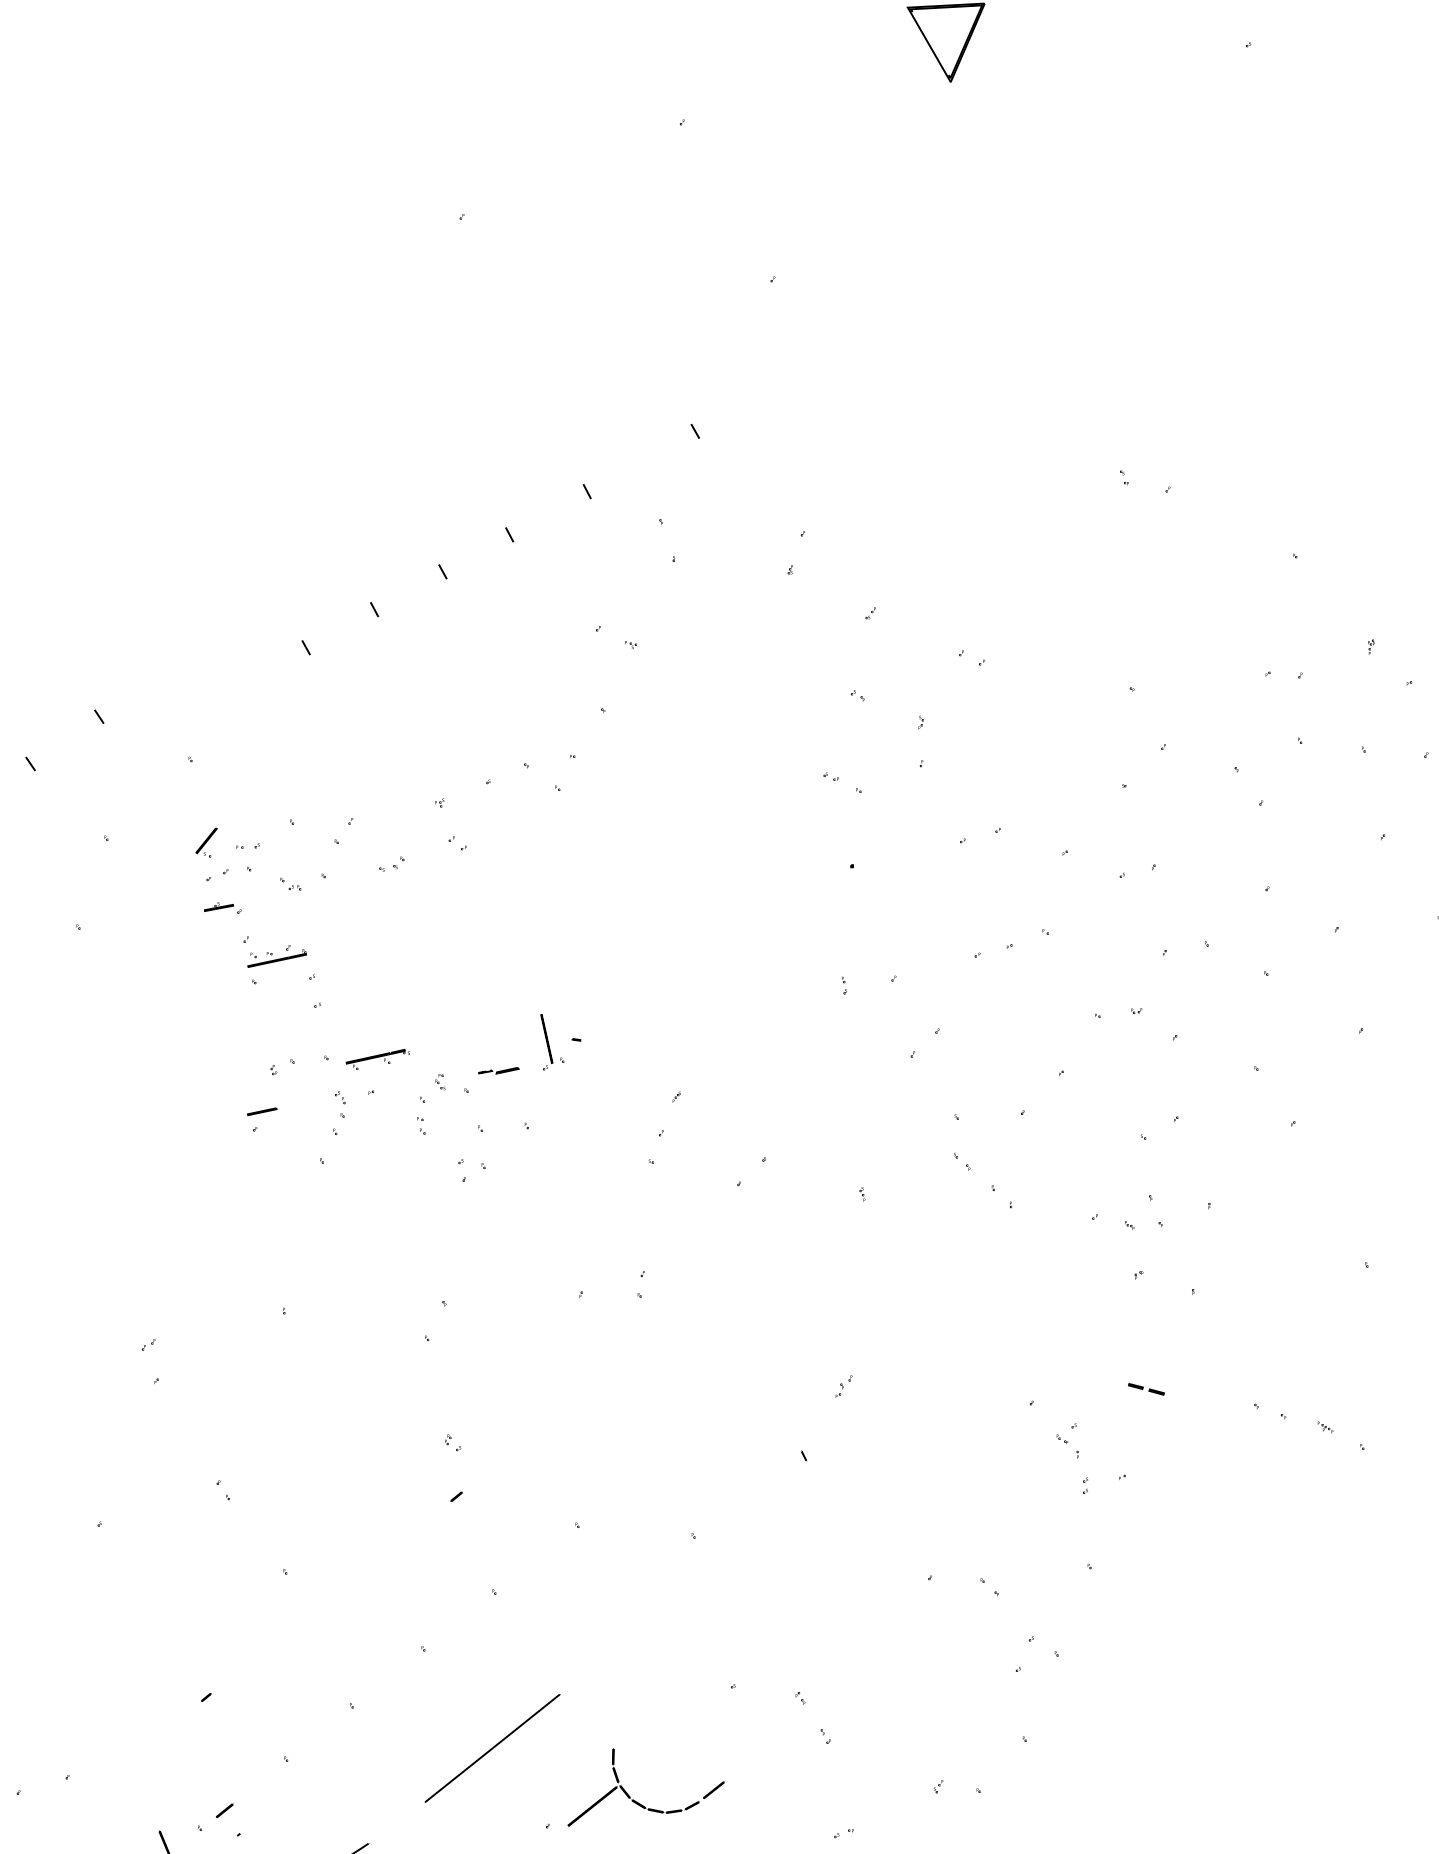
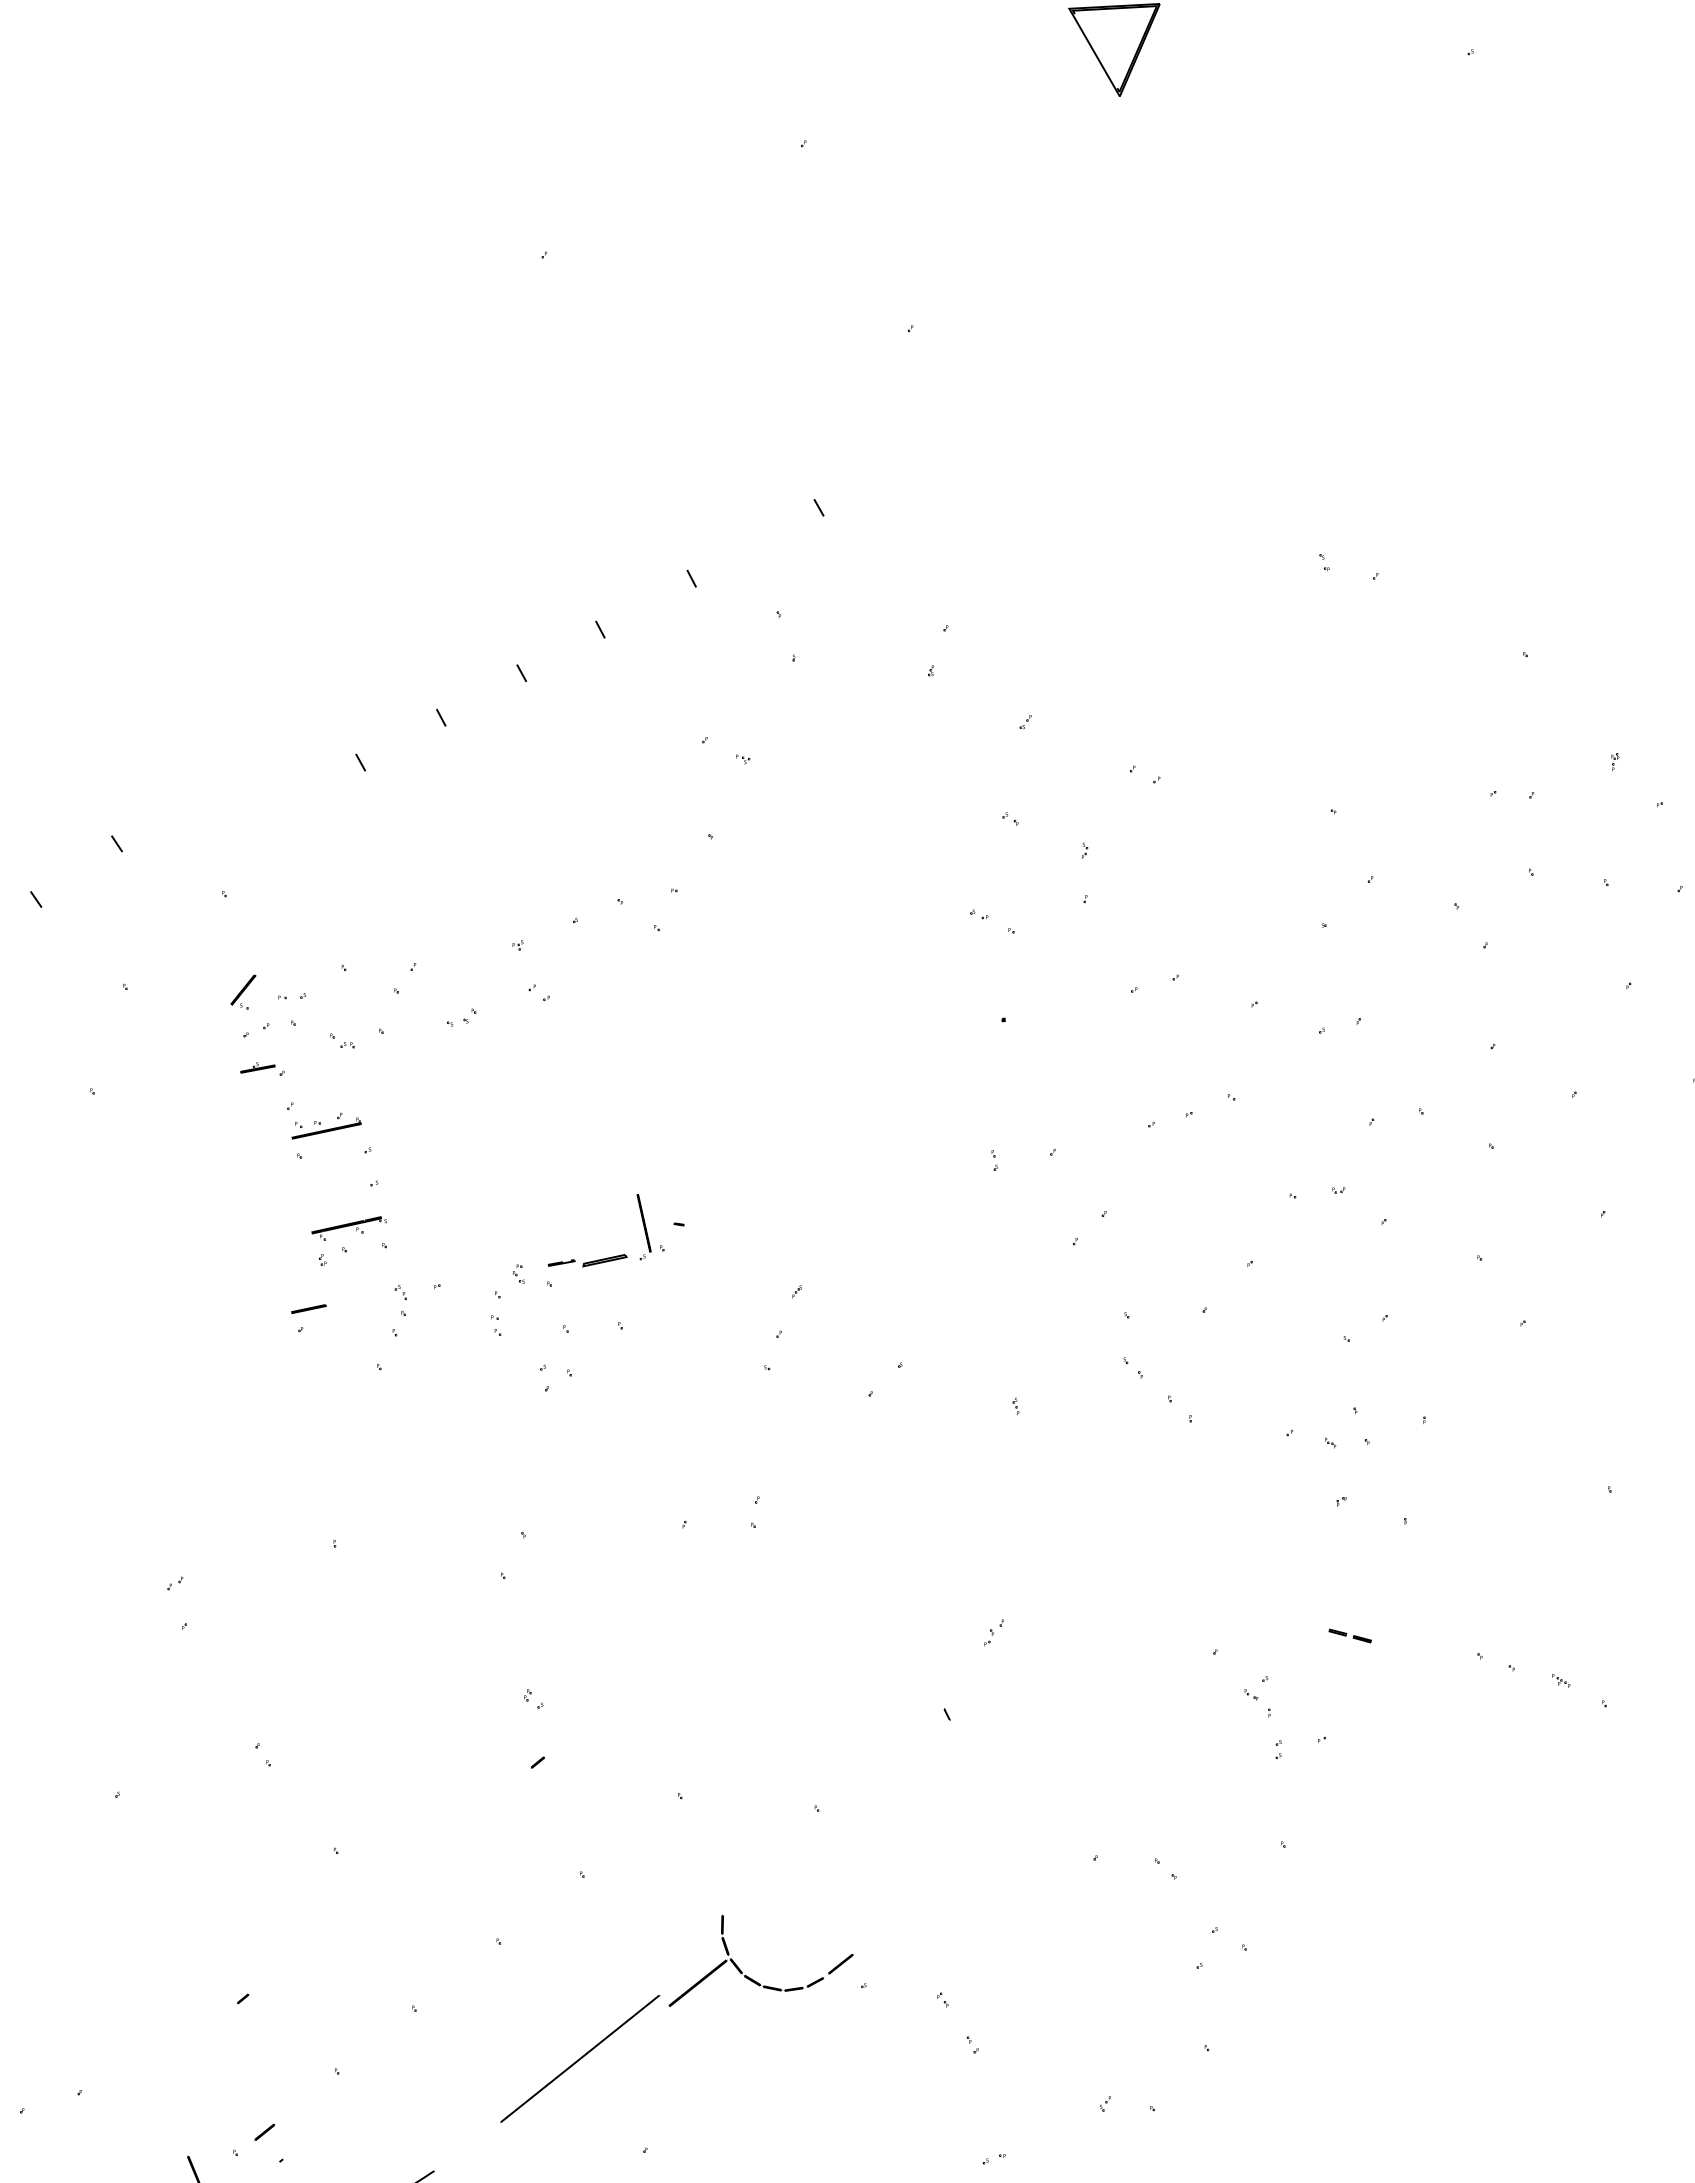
part: (377, 1059) -> (348, 1228), moved
part: (498, 1070) -> (587, 1260), size x1.67
part: (637, 1801) -> (750, 1977), moved

